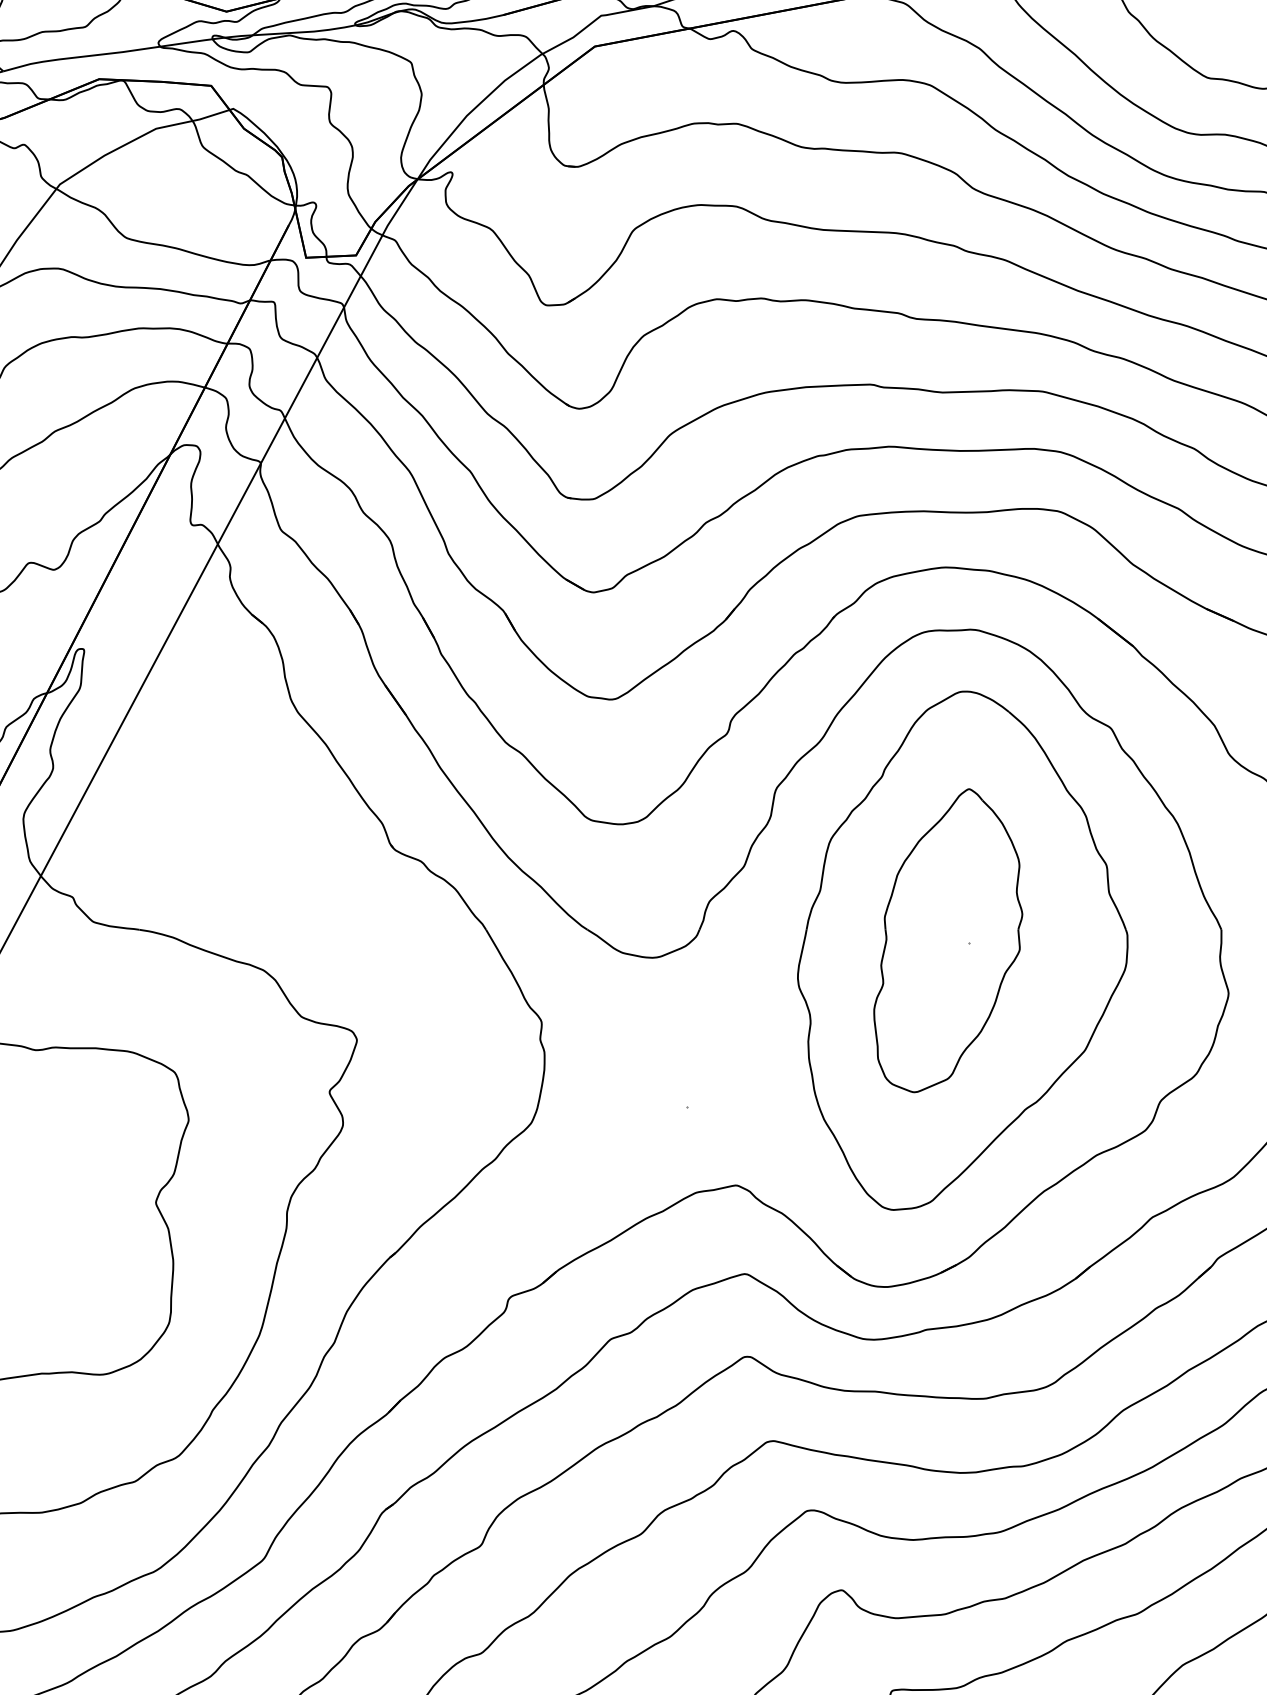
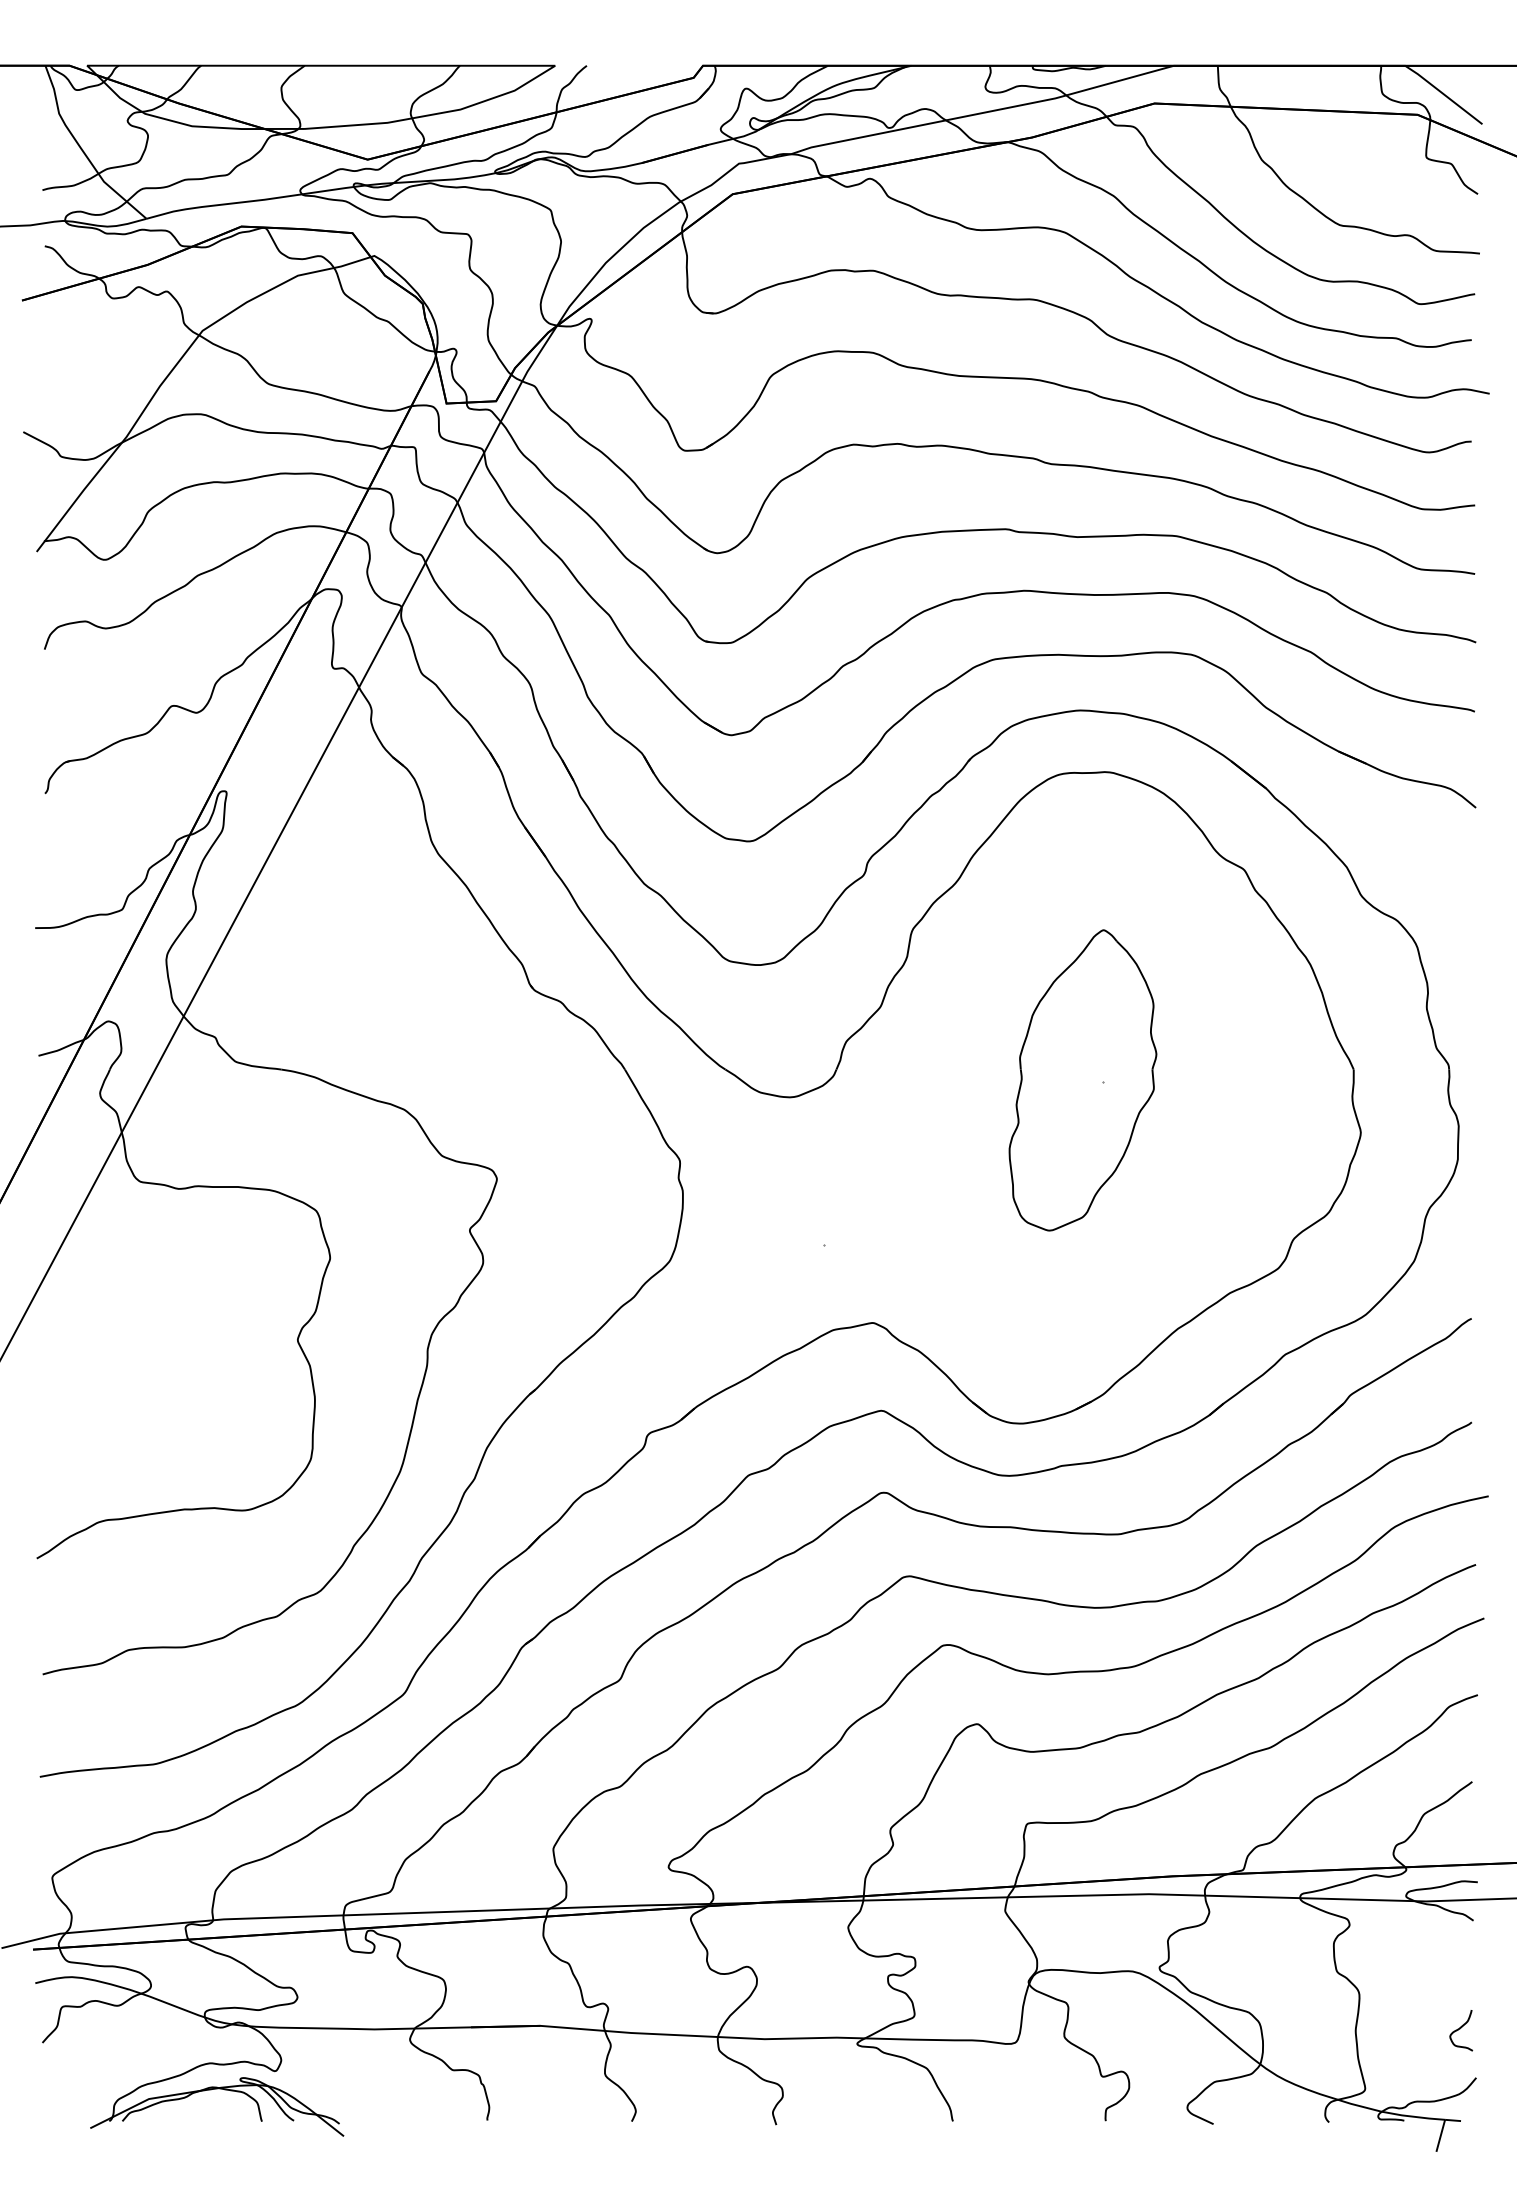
part: (962, 950) -> (1097, 1090), removed

